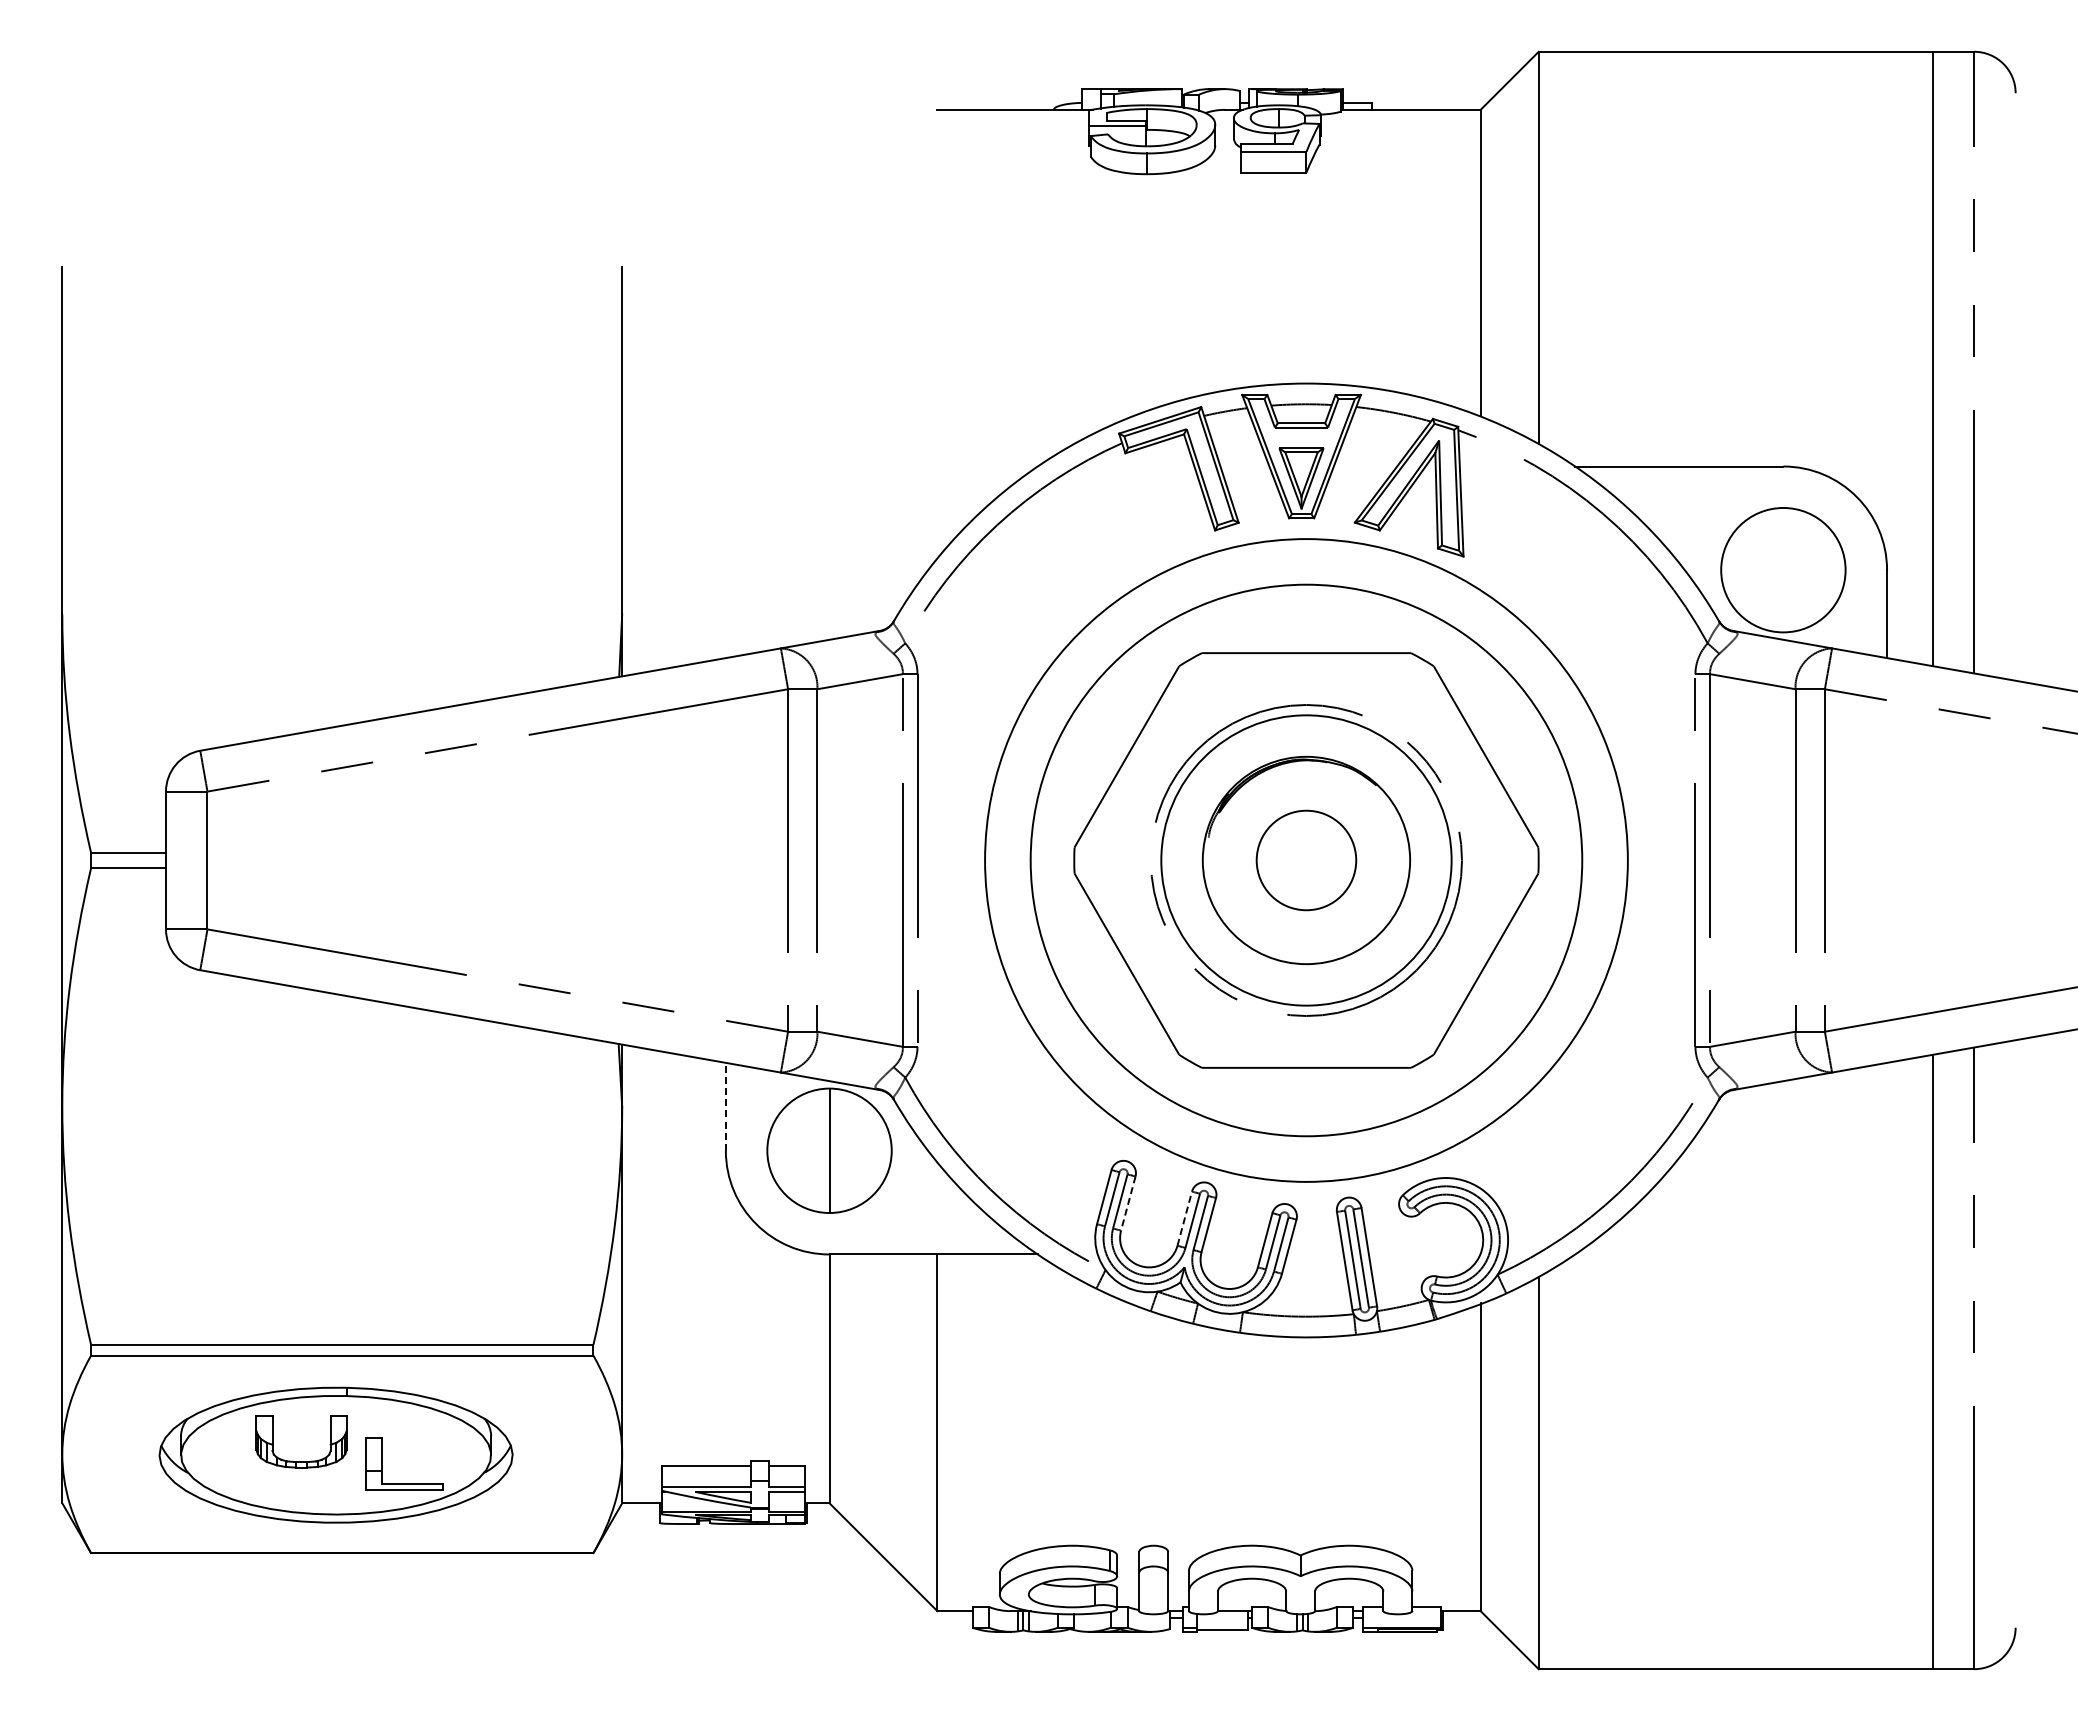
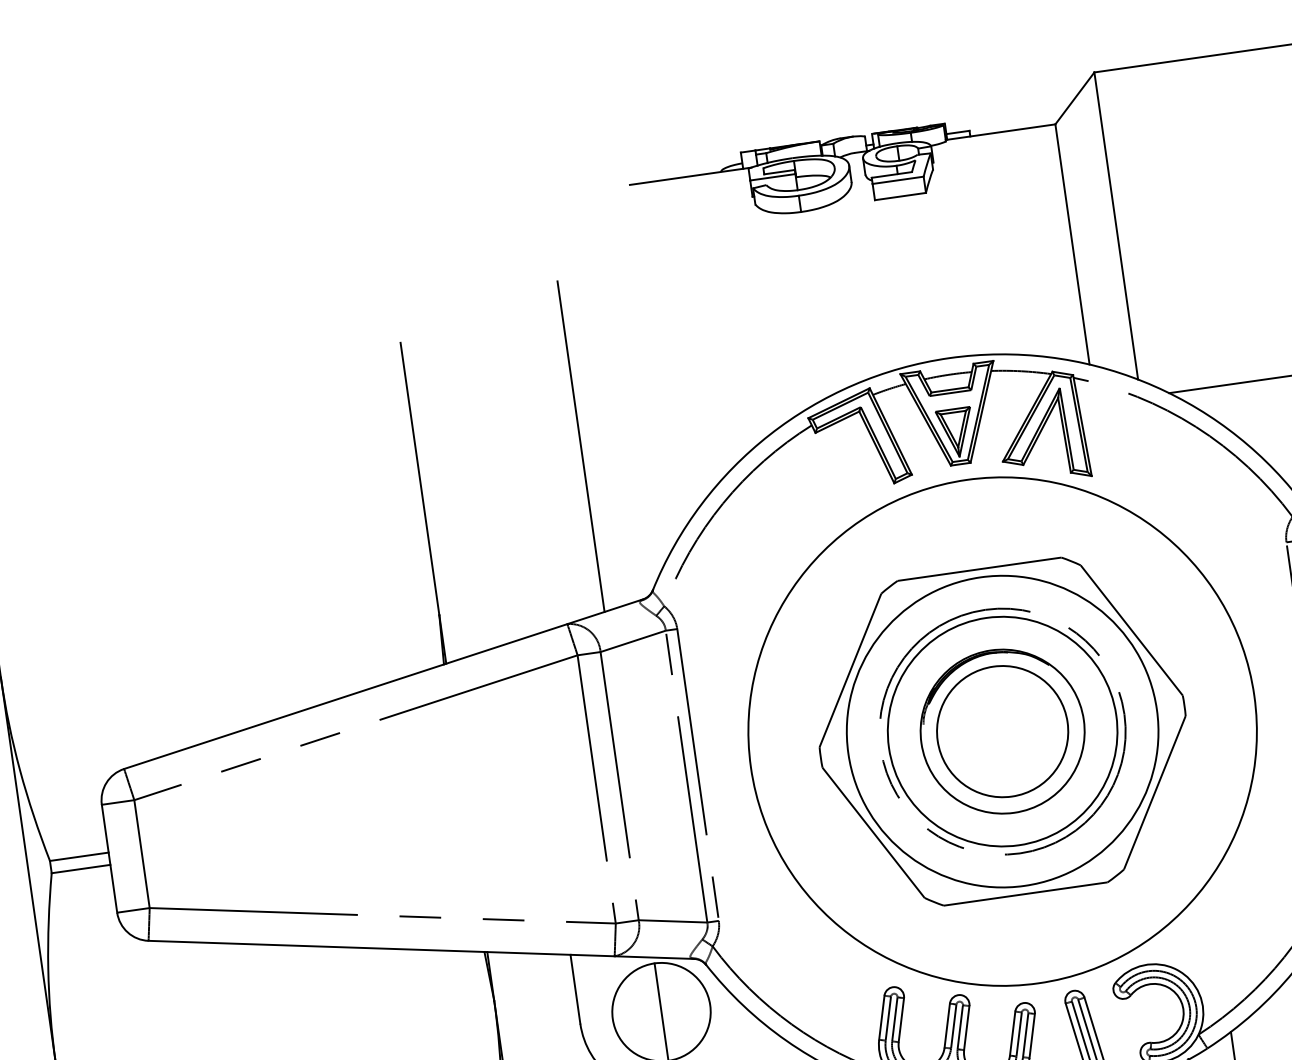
line: (829, 428) -> (580, 446), added
circle: (1306, 860) -> (1002, 731), size x0.71
circle: (1306, 860) -> (1002, 731), size x1.67
line: (725, 1106) -> (575, 989), dashed -> solid
line: (1128, 1204) -> (901, 1020), dashed -> solid
line: (1184, 1218) -> (947, 1025), dashed -> solid

